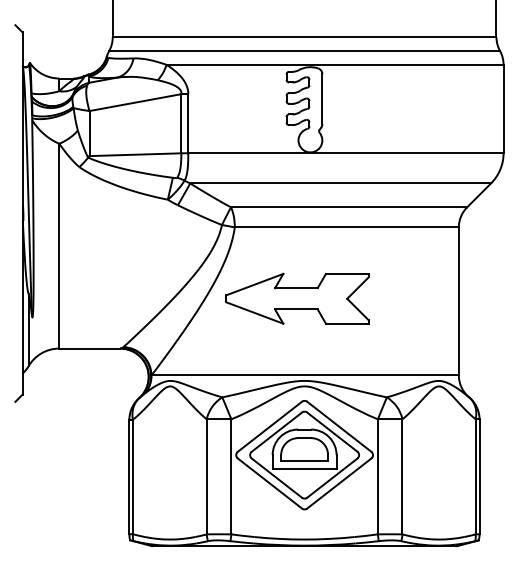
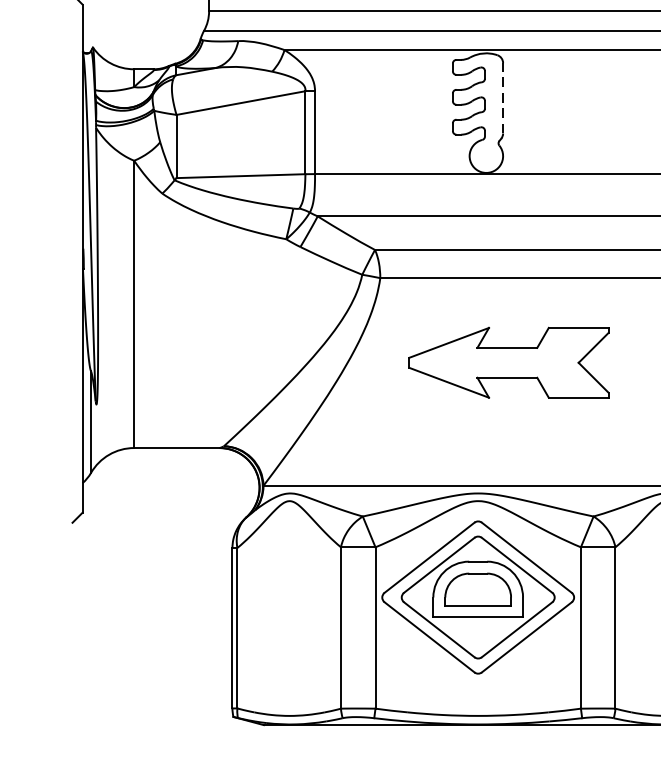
line: (322, 98) -> (503, 97), solid -> dashed
part: (297, 298) -> (508, 362), moved

